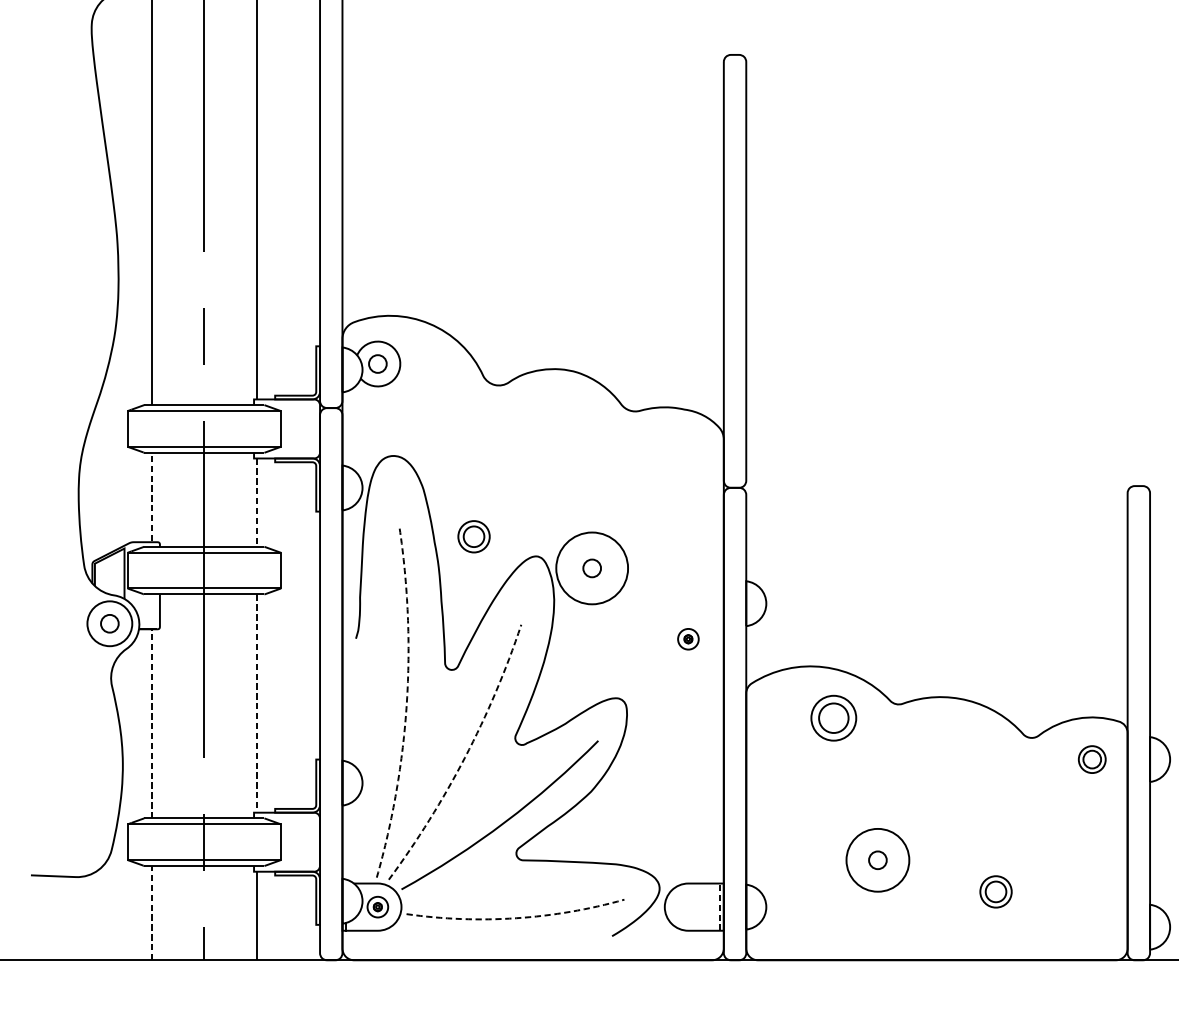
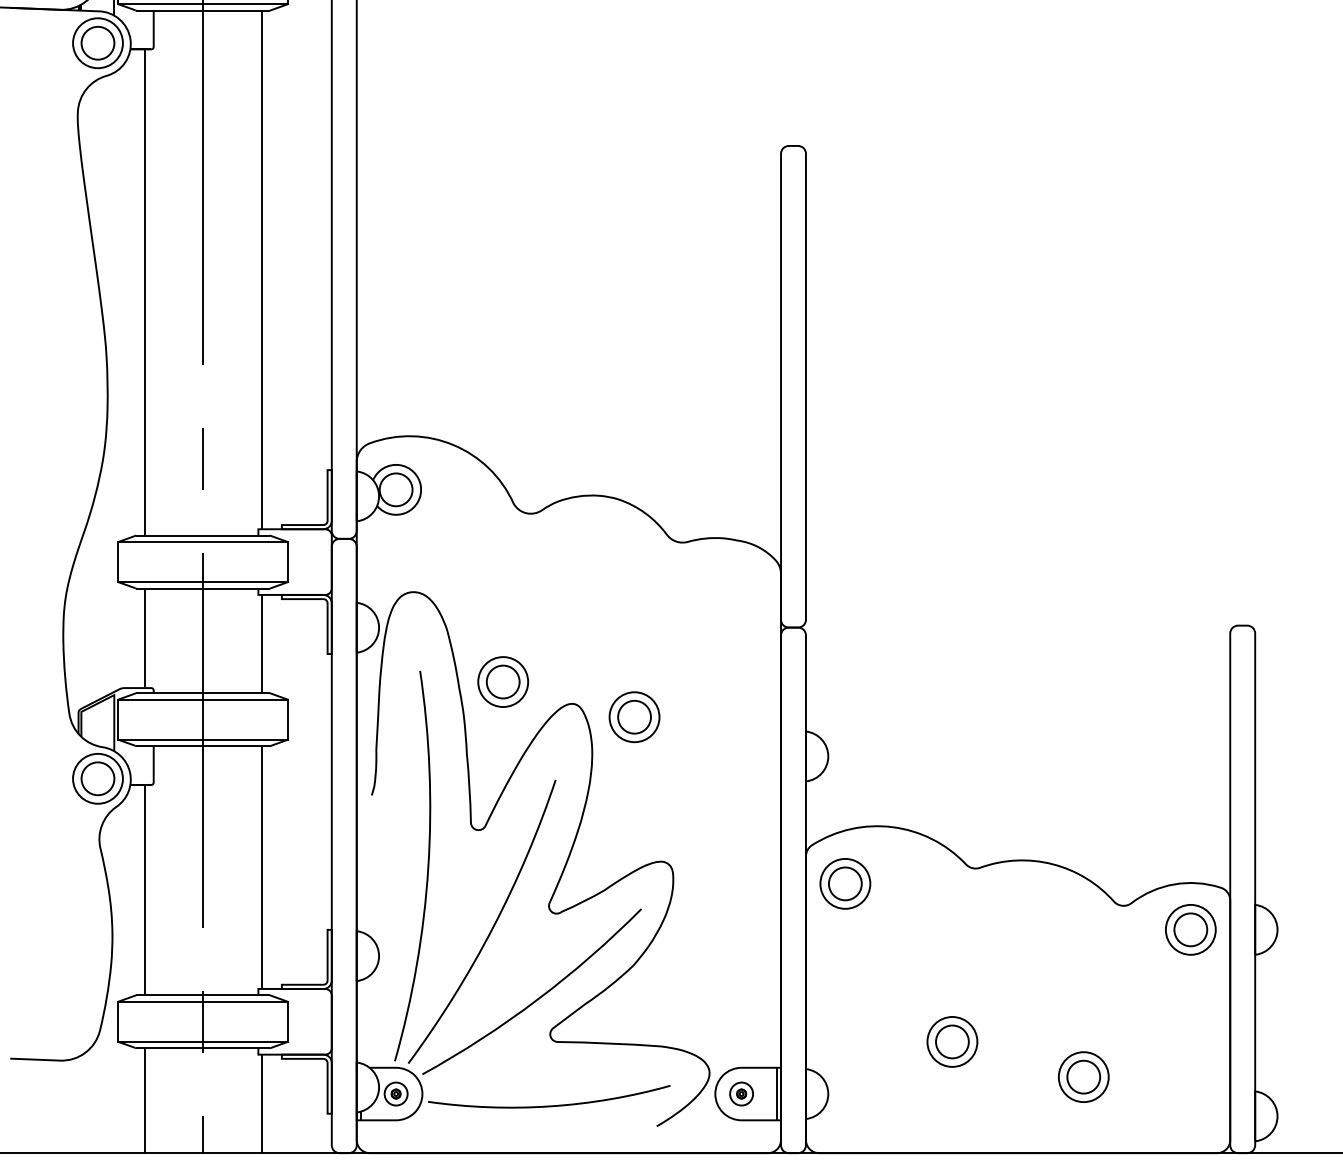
circle: (377, 363) -> (395, 489), size x1.67
line: (151, 496) -> (144, 637), dashed -> solid
line: (256, 503) -> (261, 644), dashed -> solid
part: (473, 536) -> (502, 681), size x1.43
circle: (592, 567) -> (634, 716), size x1.67
circle: (592, 568) -> (634, 717), size x0.62
circle: (109, 623) -> (97, 778), size x1.67
part: (688, 638) -> (741, 1093), moved
arc: (406, 703) -> (428, 867), dashed -> solid
line: (256, 704) -> (261, 868), dashed -> solid
part: (833, 717) -> (845, 883), moved
line: (151, 724) -> (144, 890), dashed -> solid
arc: (465, 757) -> (493, 927), dashed -> solid
part: (1091, 759) -> (1190, 929), size x1.67
circle: (877, 859) -> (952, 1041), size x0.71
circle: (877, 859) -> (952, 1041), size x1.67
part: (995, 891) -> (1083, 1076), size x1.43
line: (719, 906) -> (776, 1093), dashed -> solid
line: (151, 912) -> (144, 1100), dashed -> solid
arc: (516, 918) -> (550, 1106), dashed -> solid

